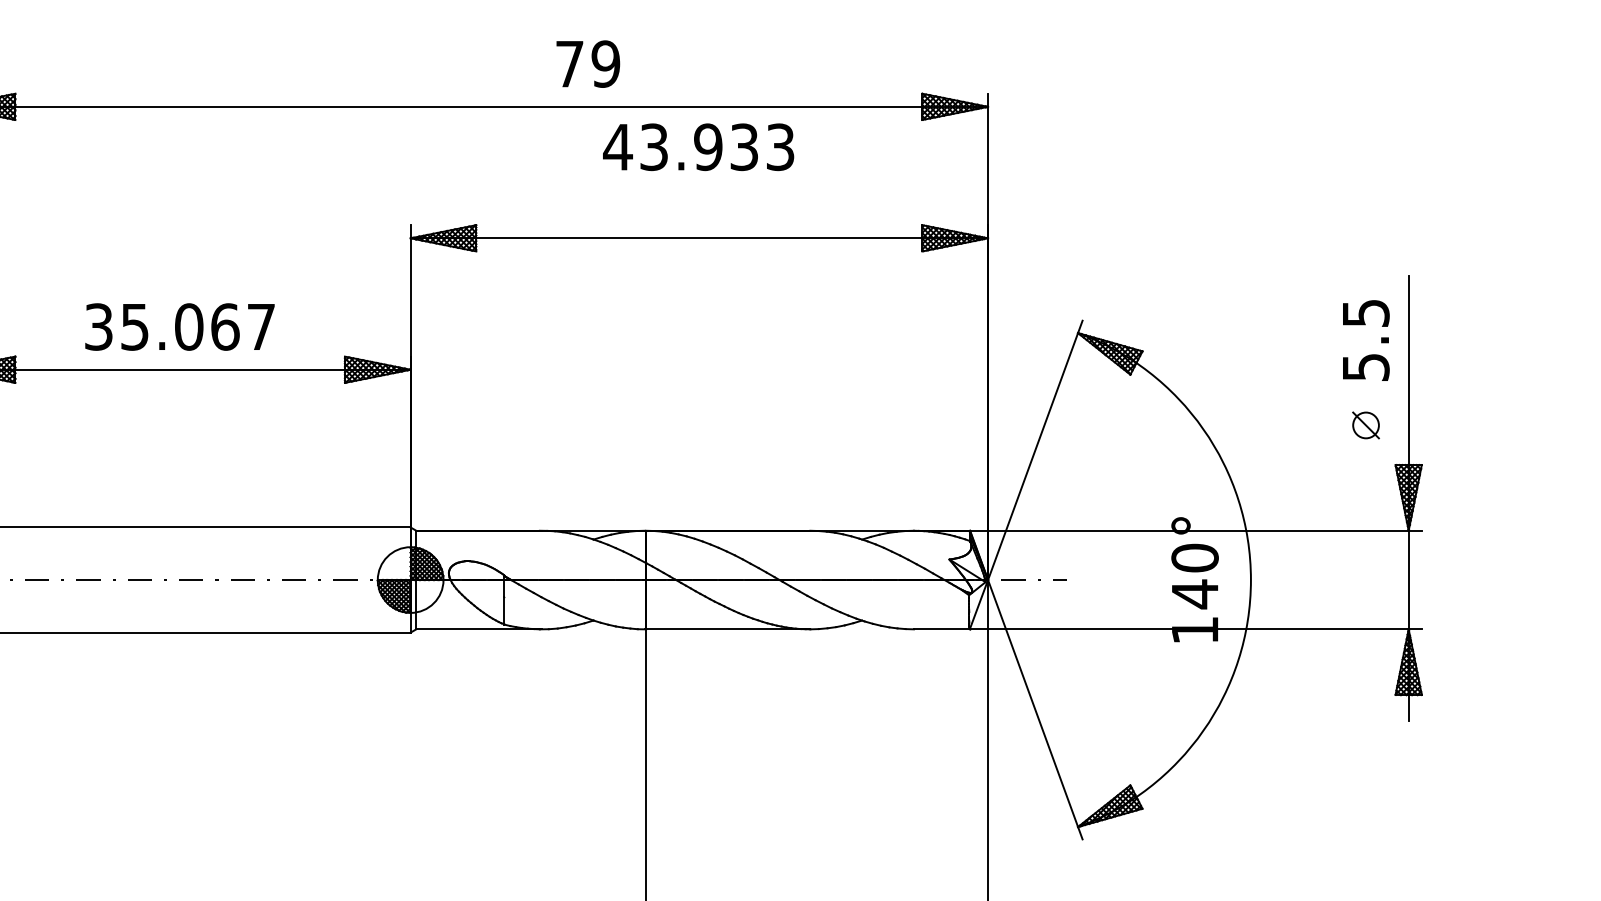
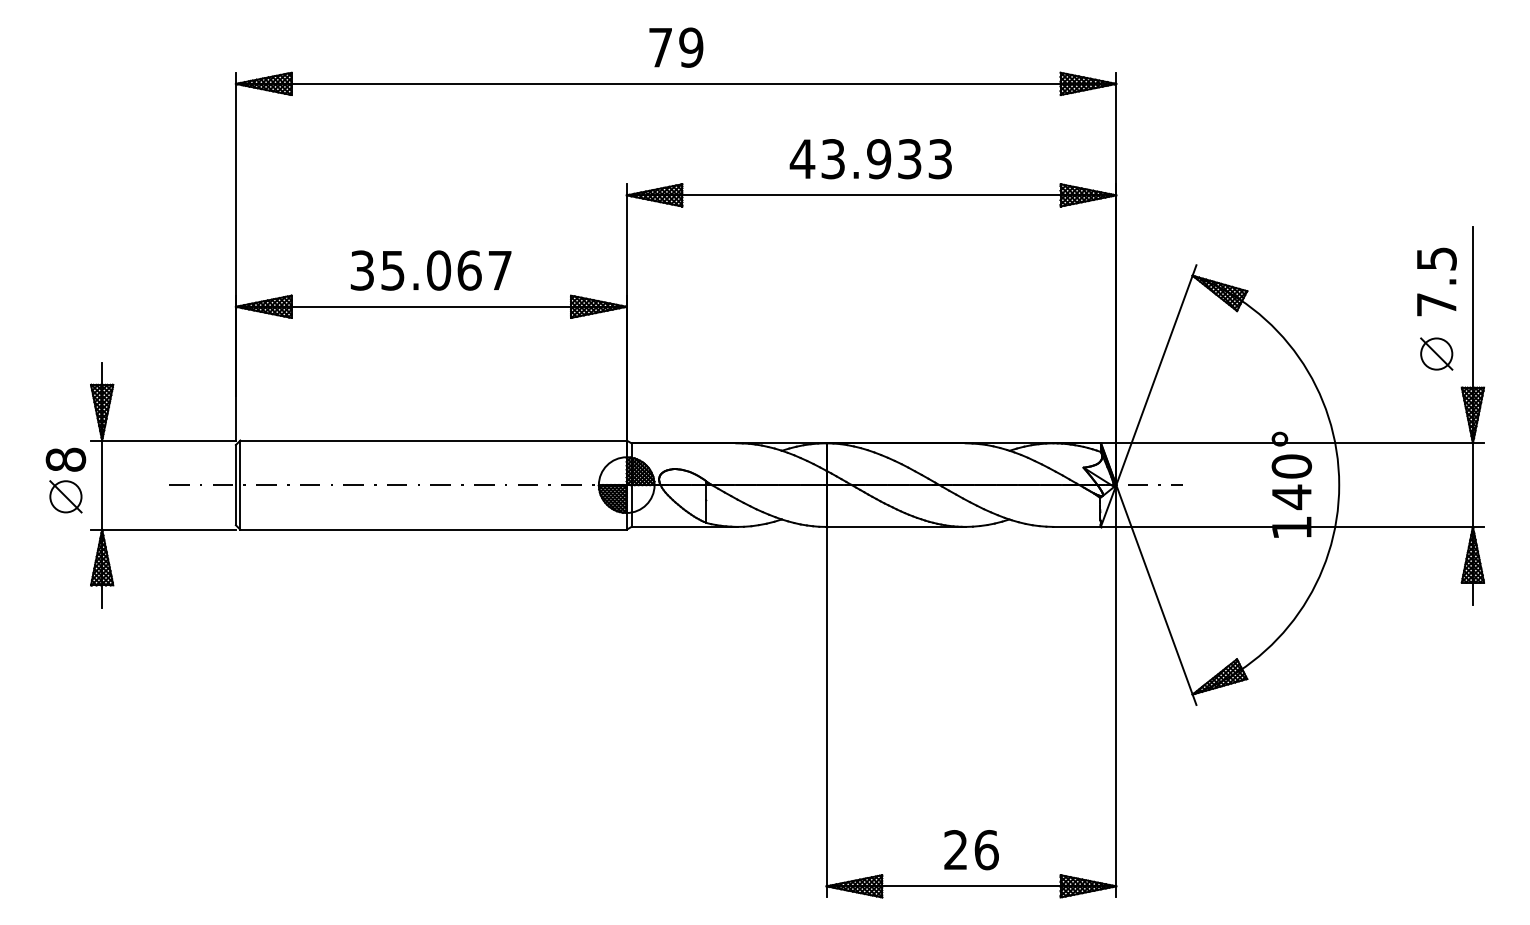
text: (588, 63) -> (676, 47), moved
text: (698, 147) -> (870, 159), moved
text: (1365, 367) -> (1436, 304), 5.5 -> 7.5
part: (1365, 424) -> (1436, 353), size x1.43

